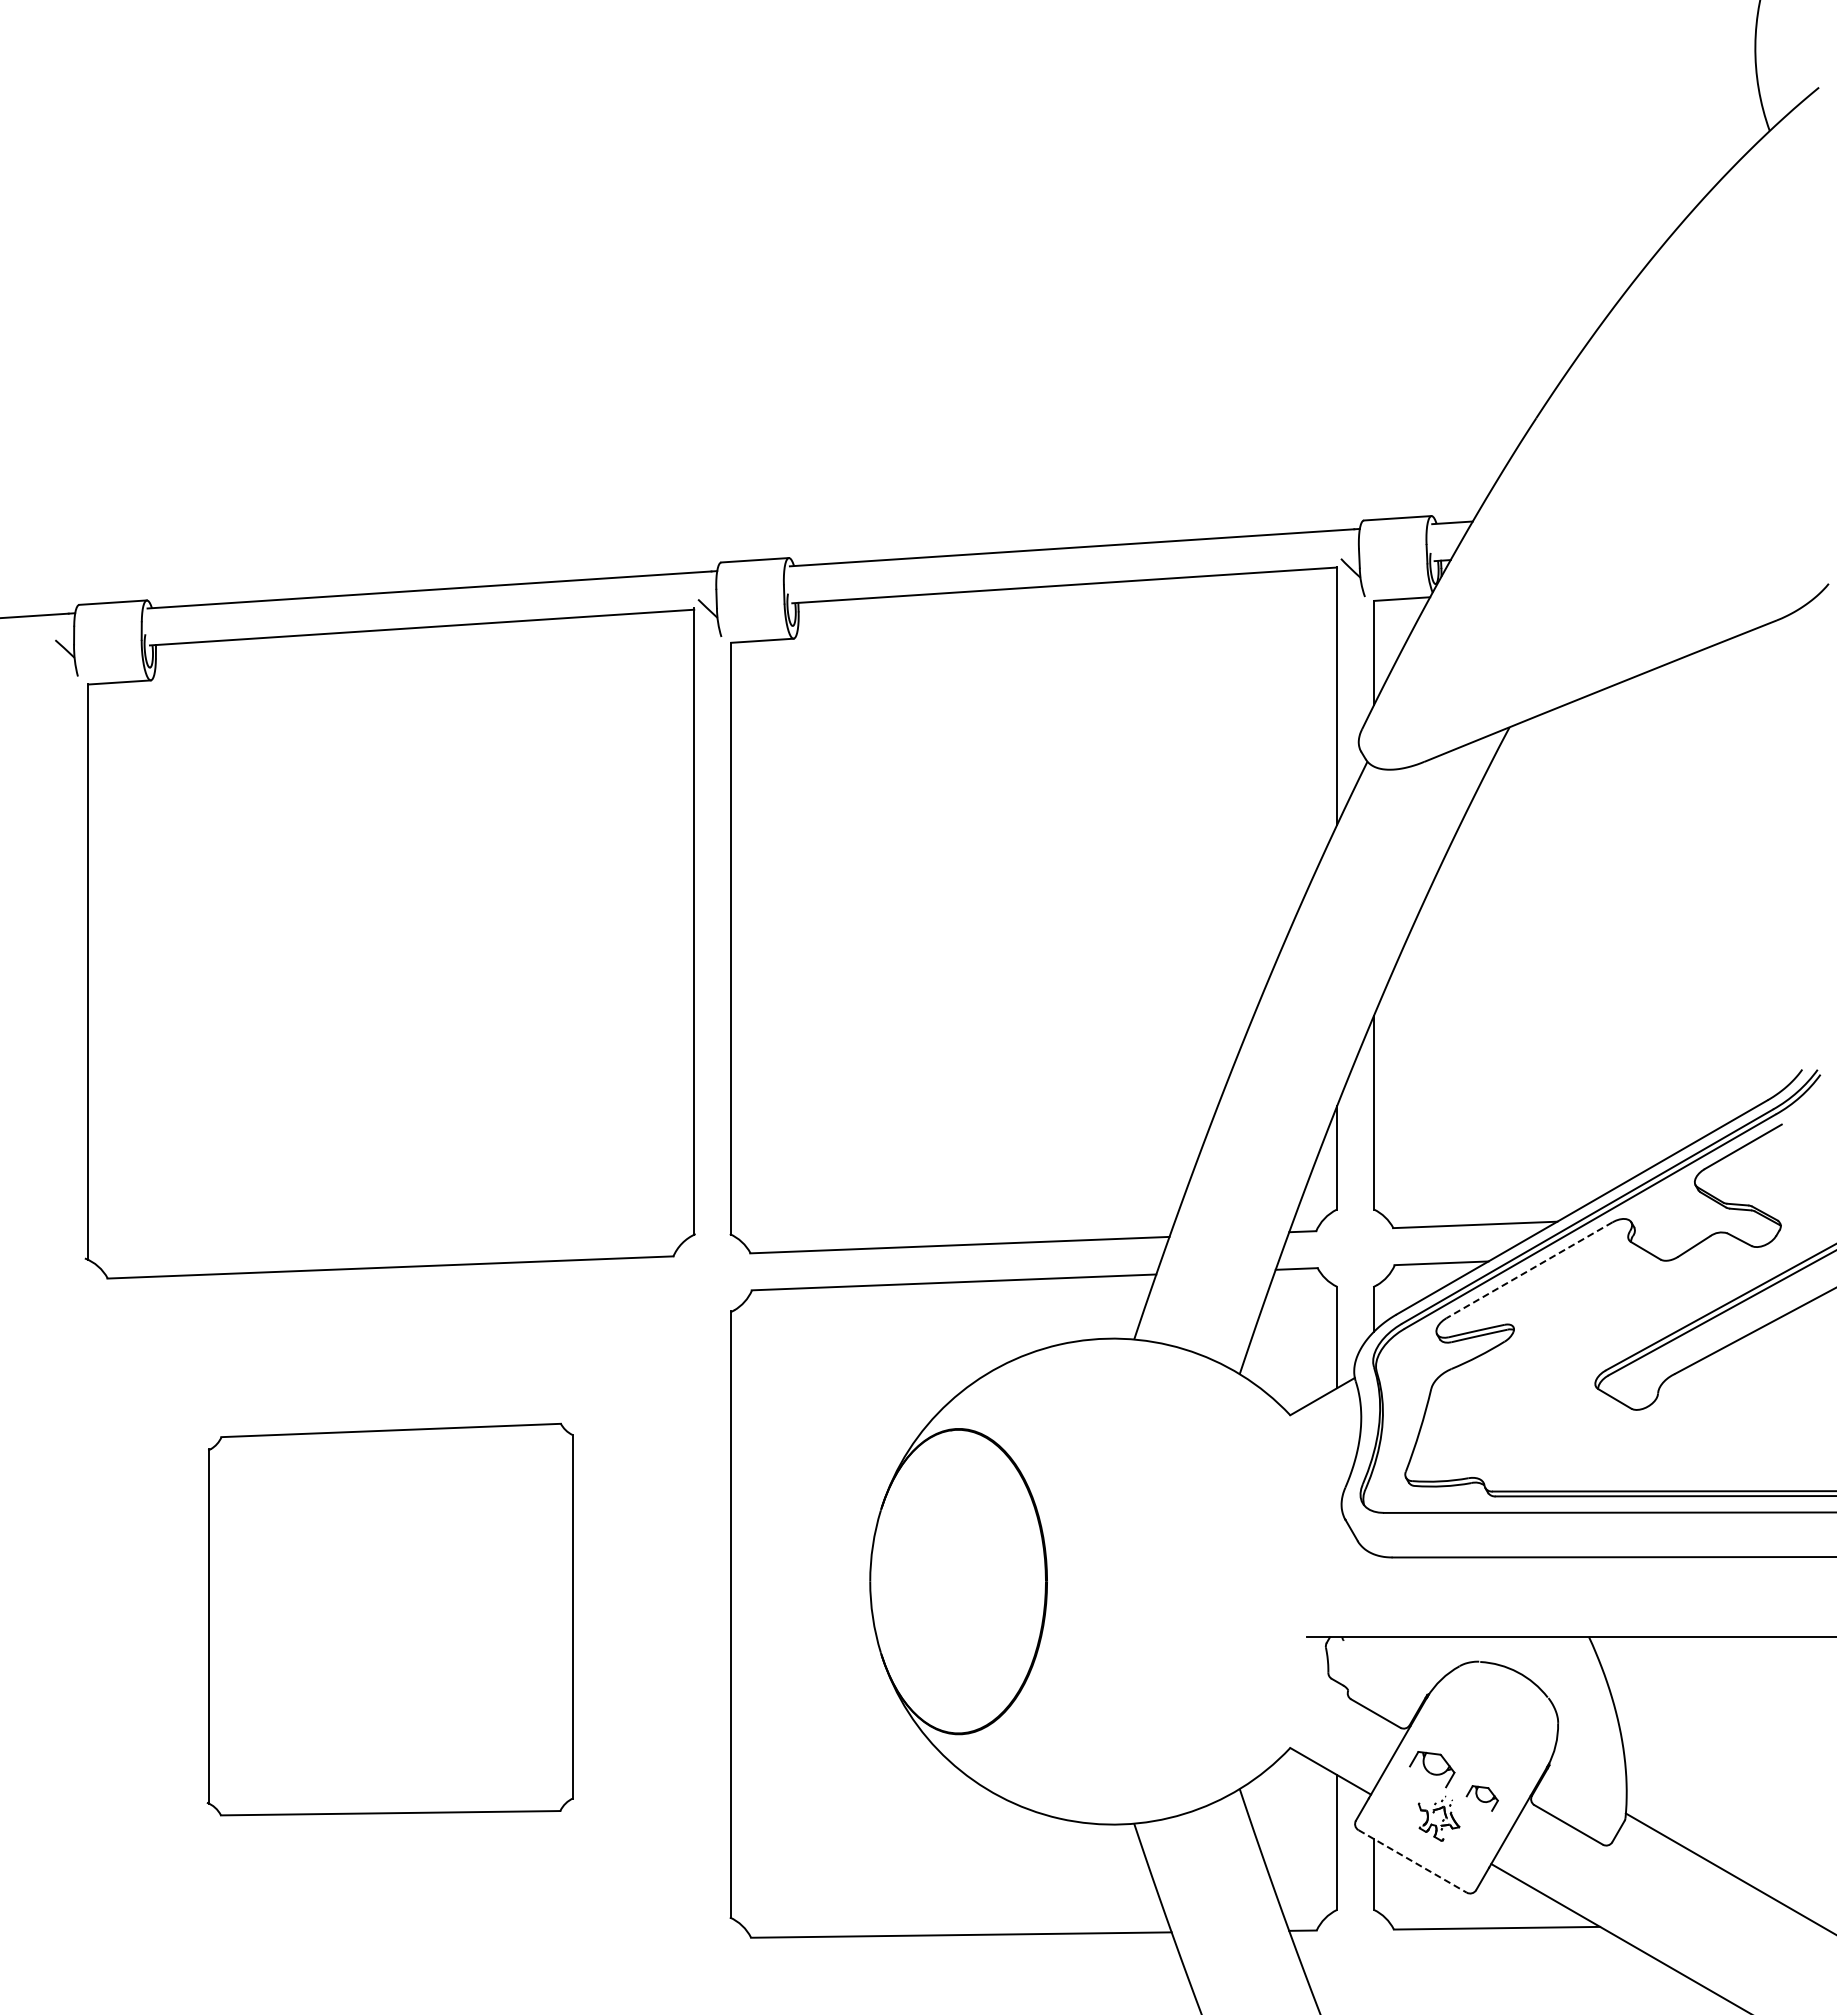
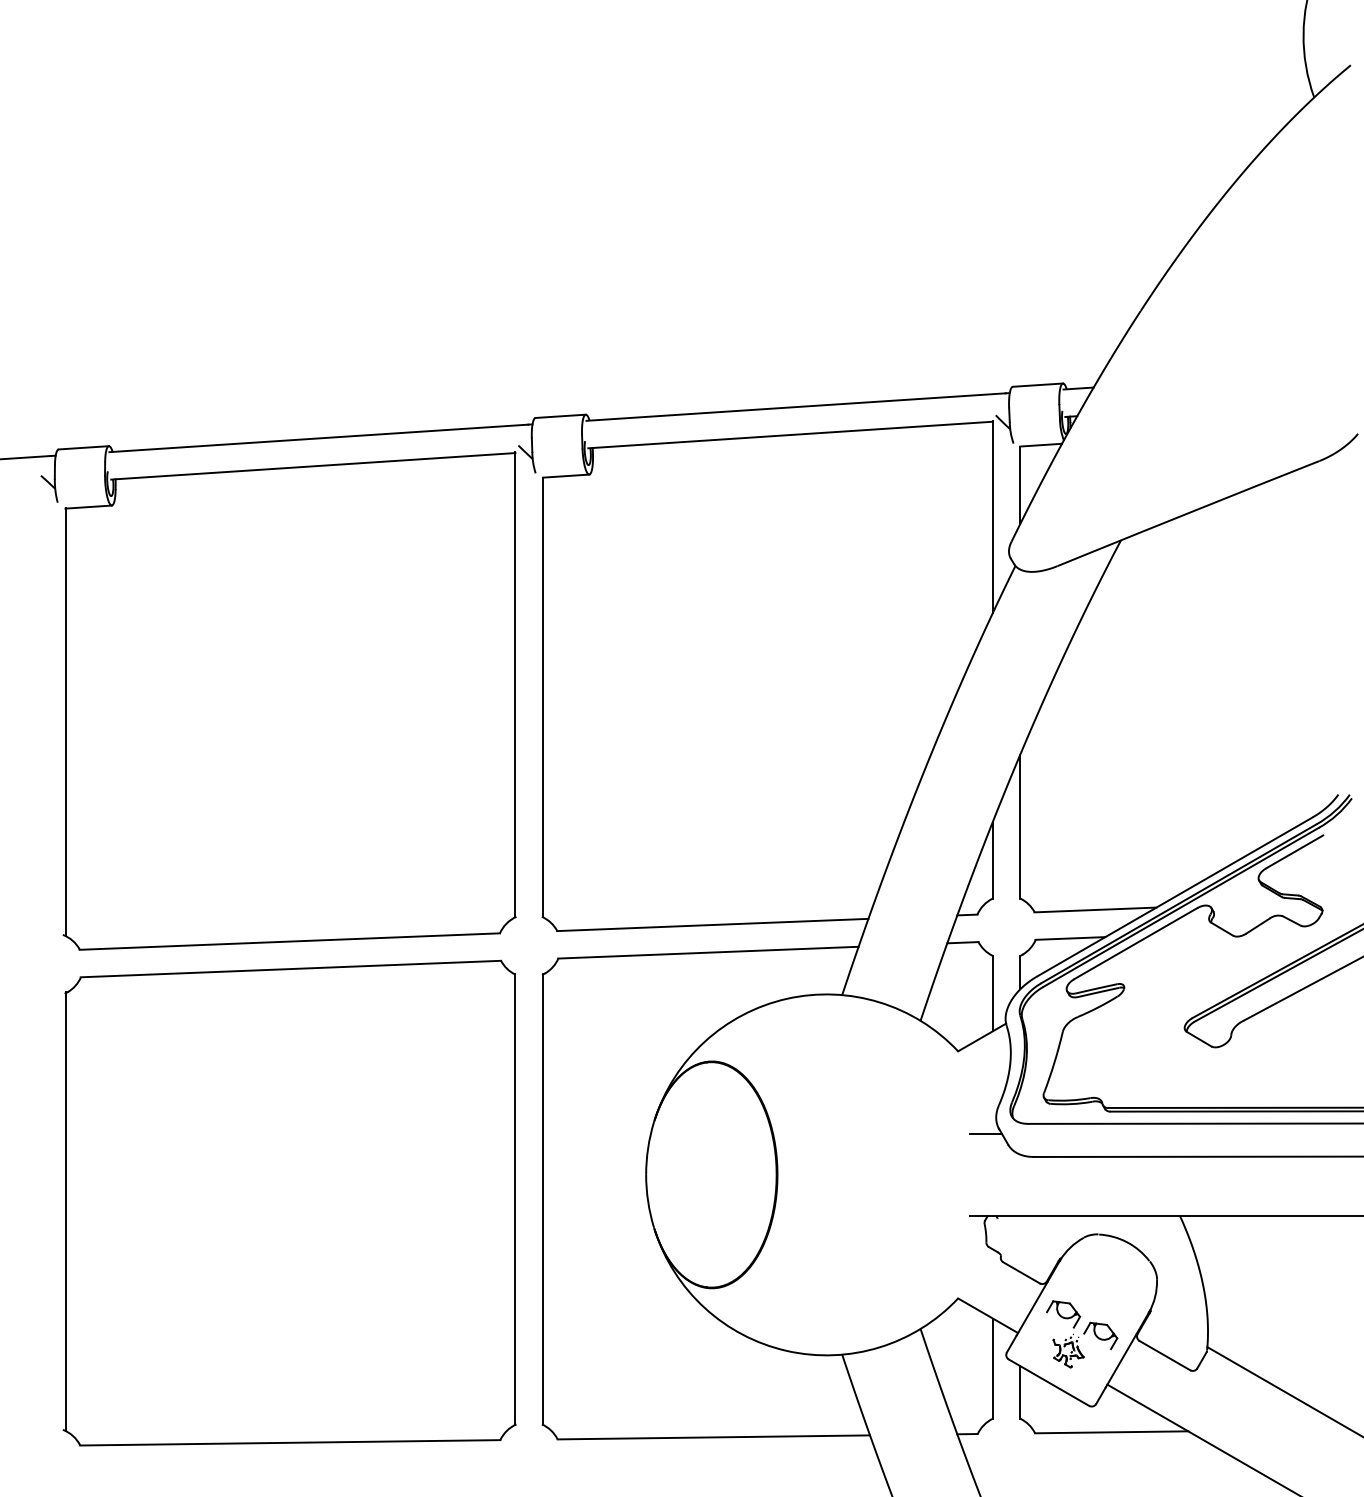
line: (1529, 1270) -> (1135, 943), dashed -> solid
line: (1327, 1526) -> (985, 1133), added
part: (389, 1619) -> (289, 1203), size x1.67
part: (1482, 1798) -> (1100, 1335), size x1.43
line: (1413, 1861) -> (1049, 1382), dashed -> solid

